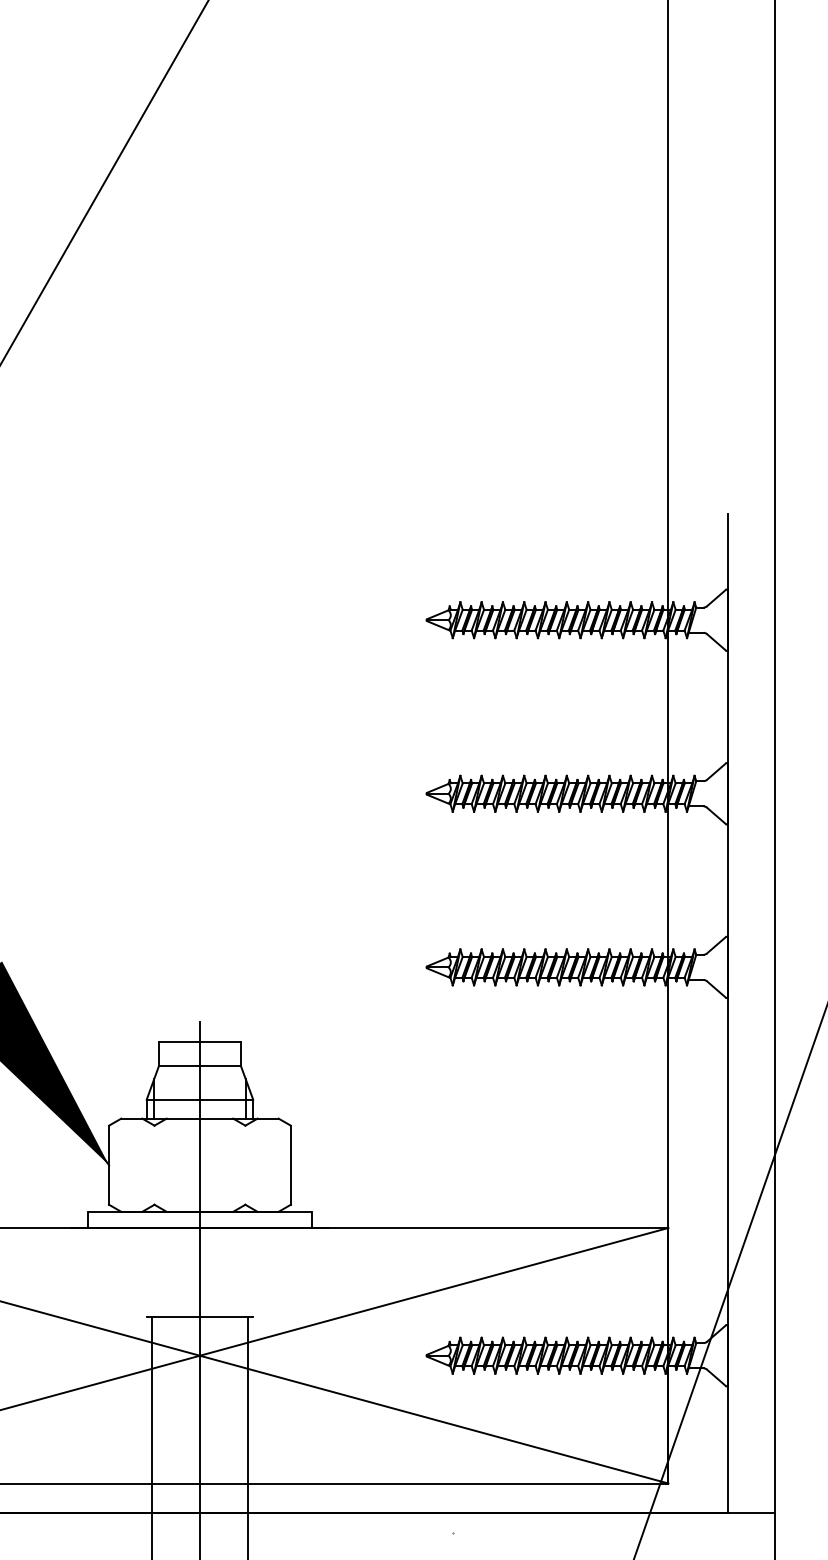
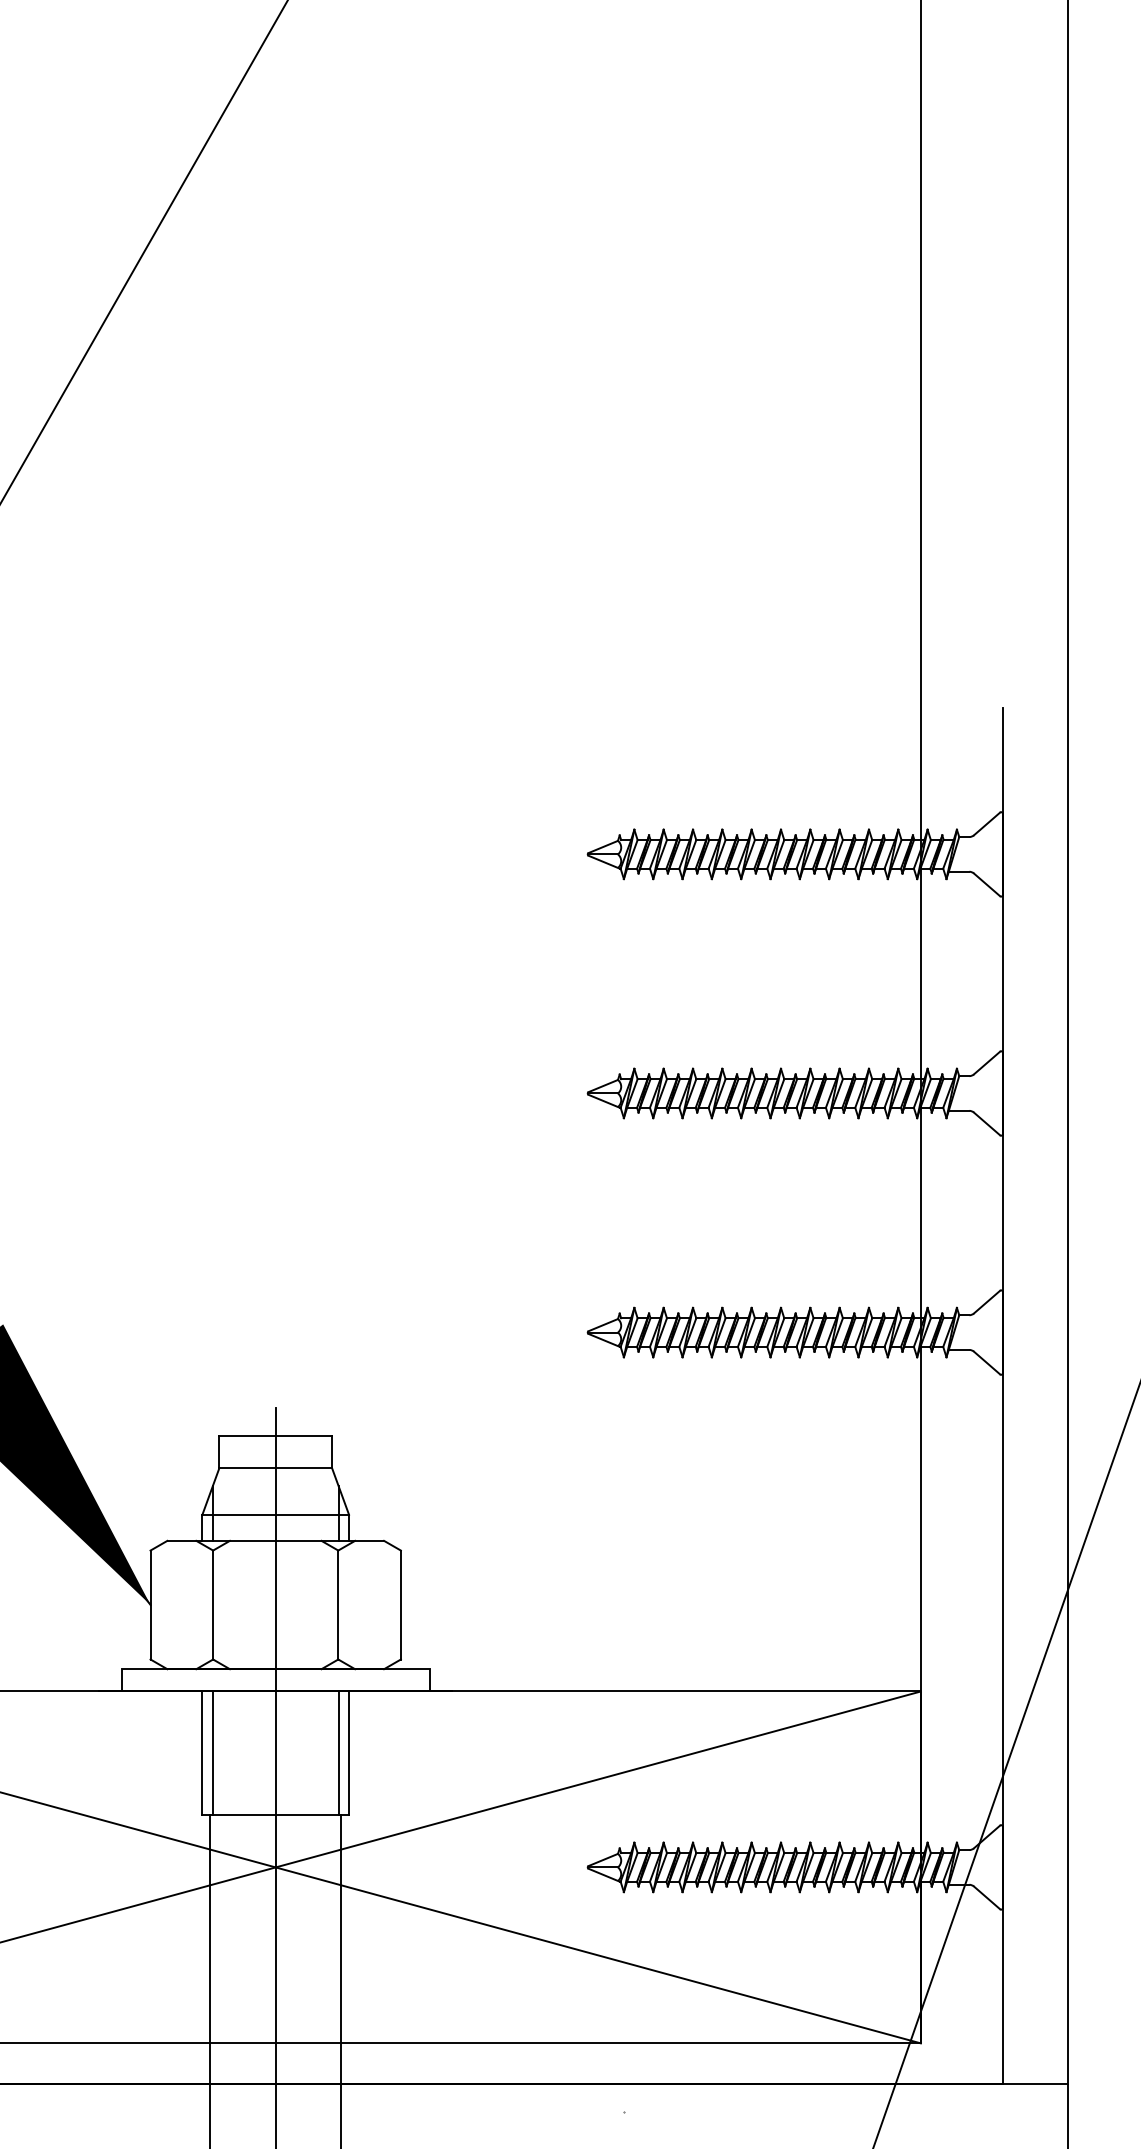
line: (154, 1164) -> (213, 1604), added
line: (245, 1164) -> (338, 1604), added
line: (146, 1272) -> (202, 1752), added
line: (154, 1272) -> (212, 1752), added
line: (245, 1272) -> (338, 1752), added
line: (253, 1272) -> (349, 1752), added

